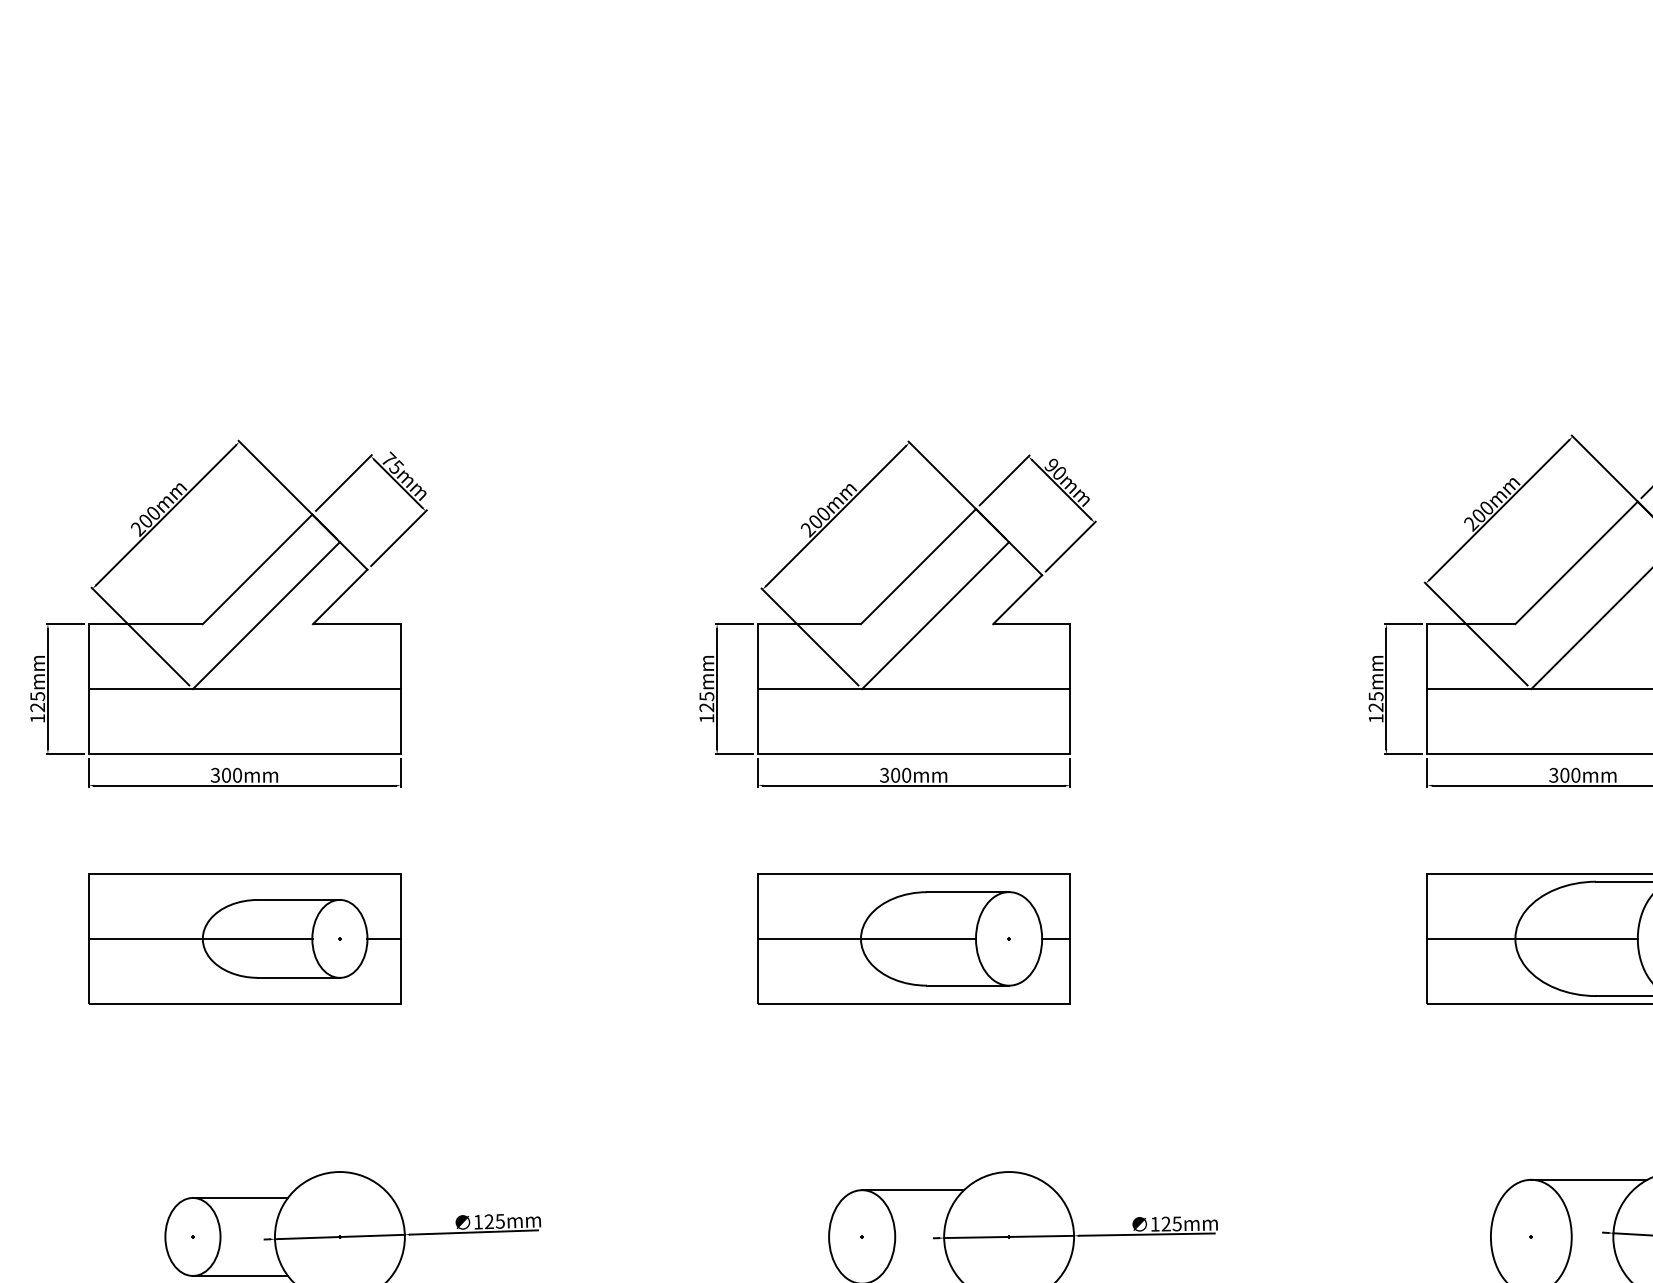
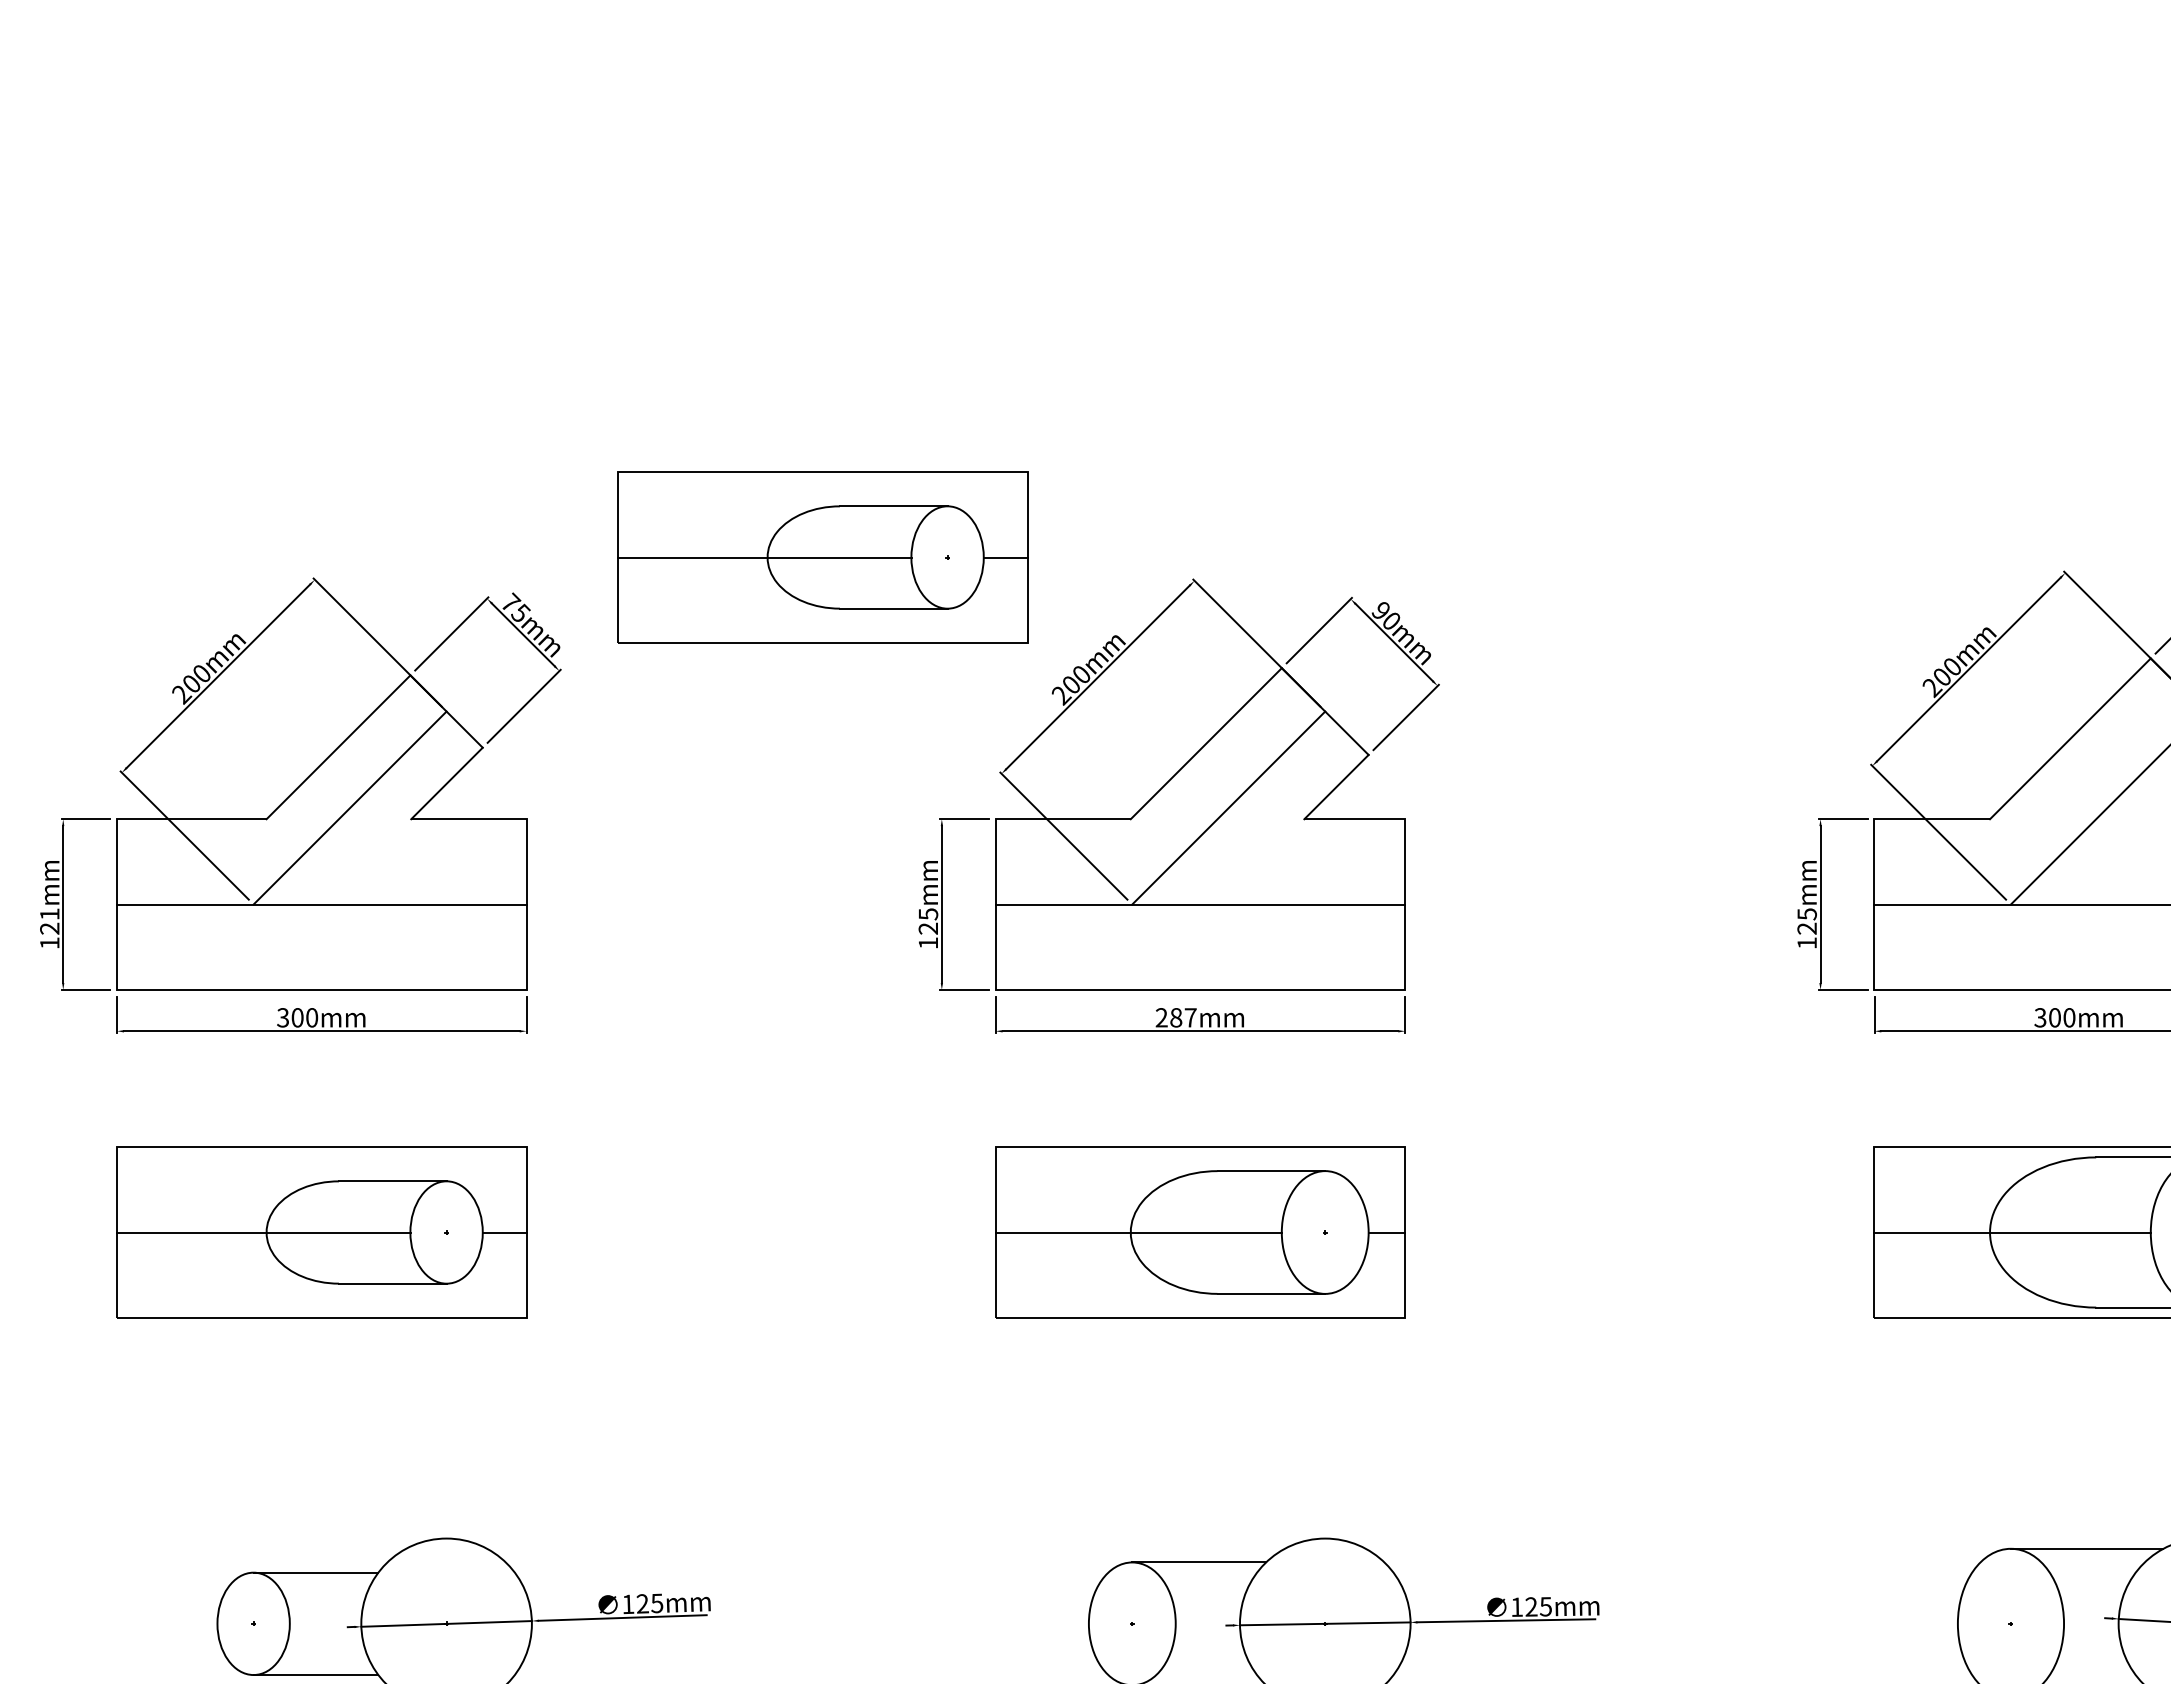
part: (626, 424) -> (822, 557), added
text: (37, 696) -> (49, 914), 125mm -> 121mm
text: (895, 775) -> (1175, 1017), 300mm -> 287mm

